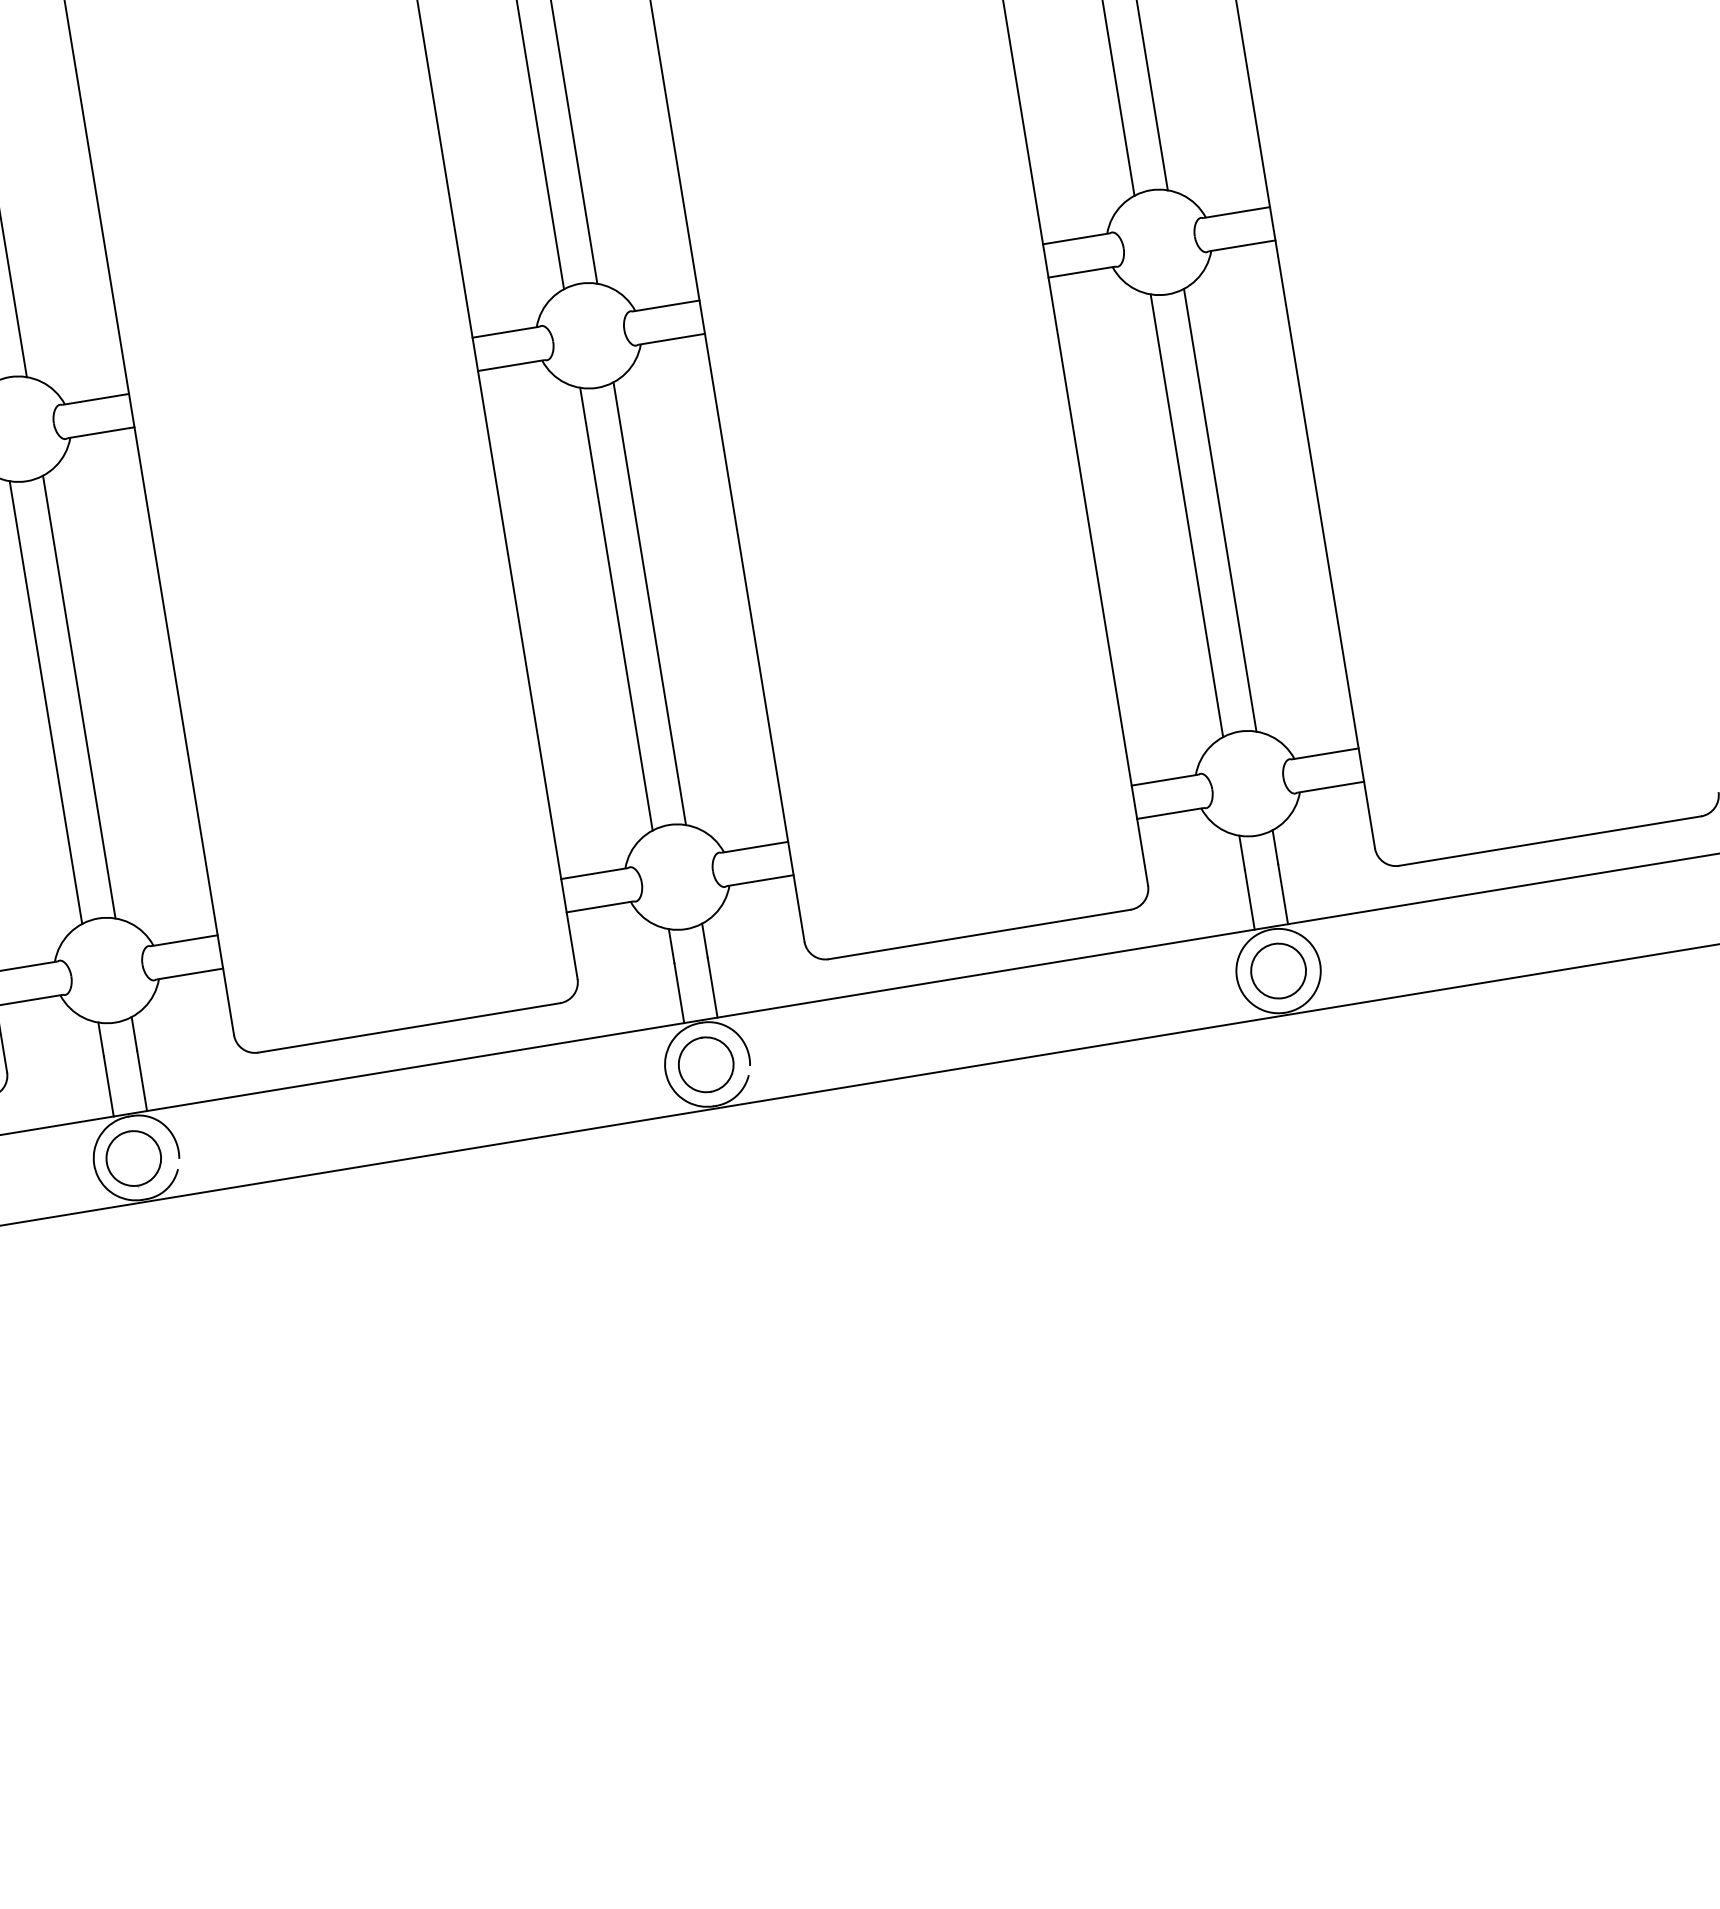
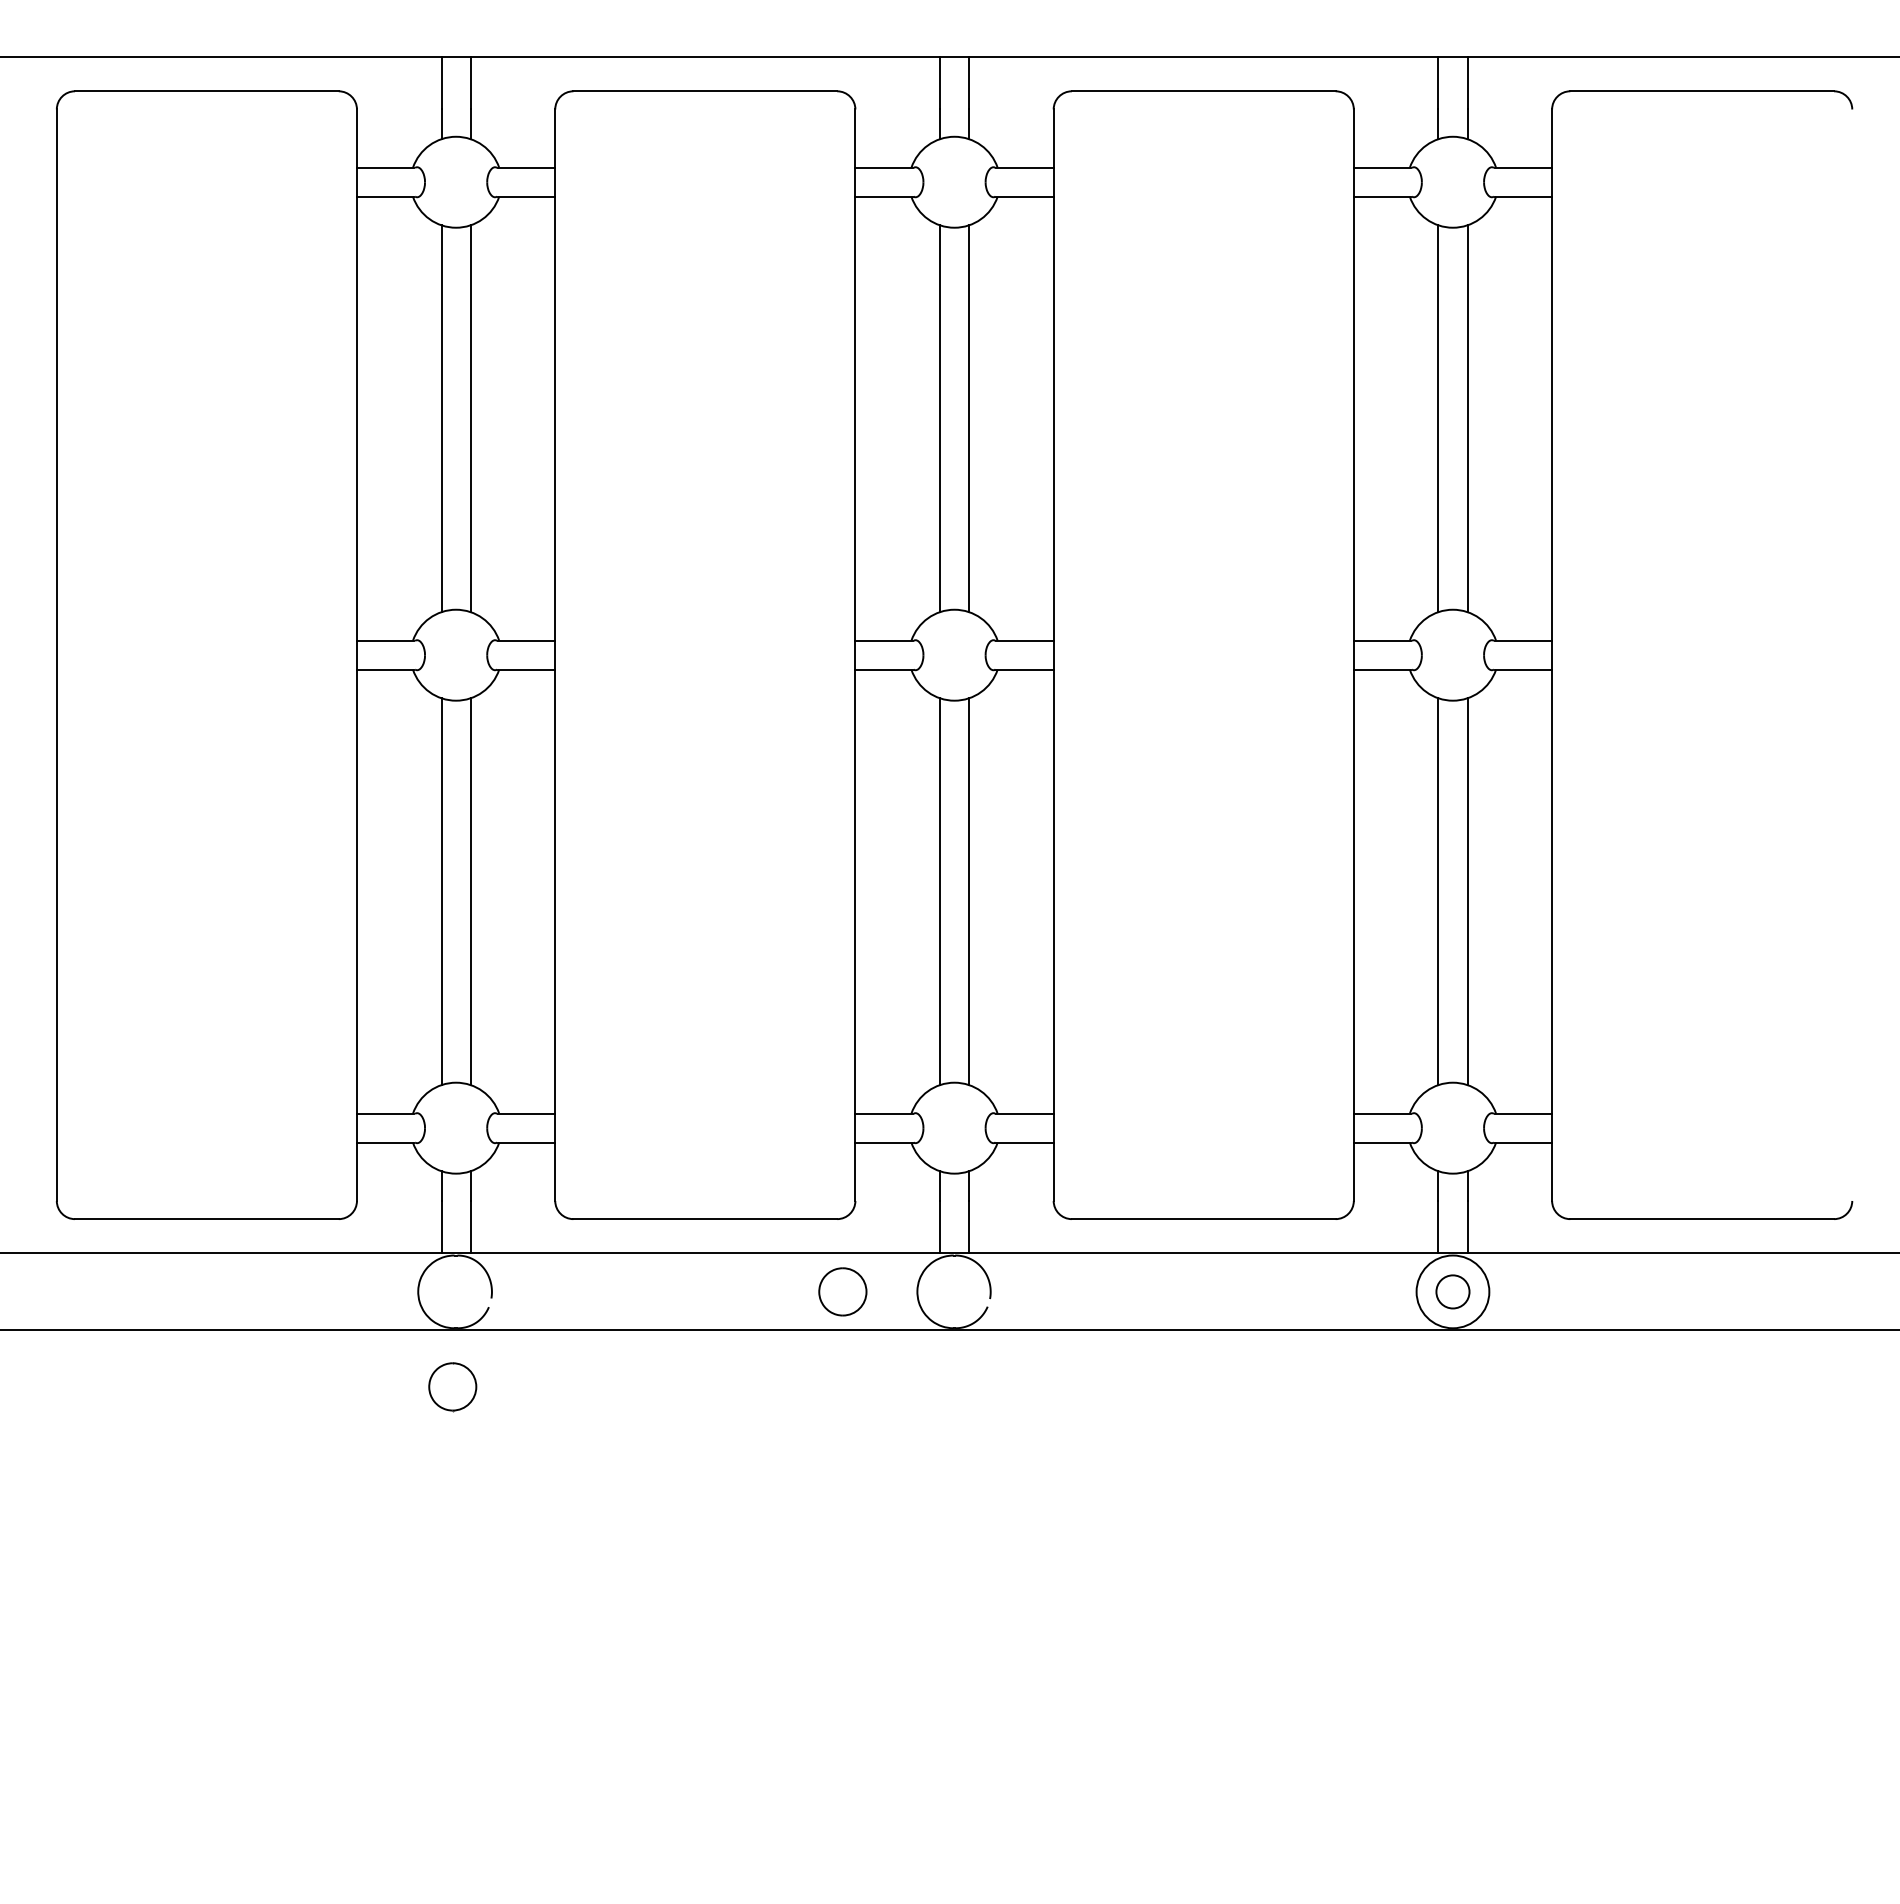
circle: (1277, 970) -> (1452, 1291), size x0.7
part: (705, 1064) -> (842, 1291), moved
part: (133, 1159) -> (452, 1387), moved

